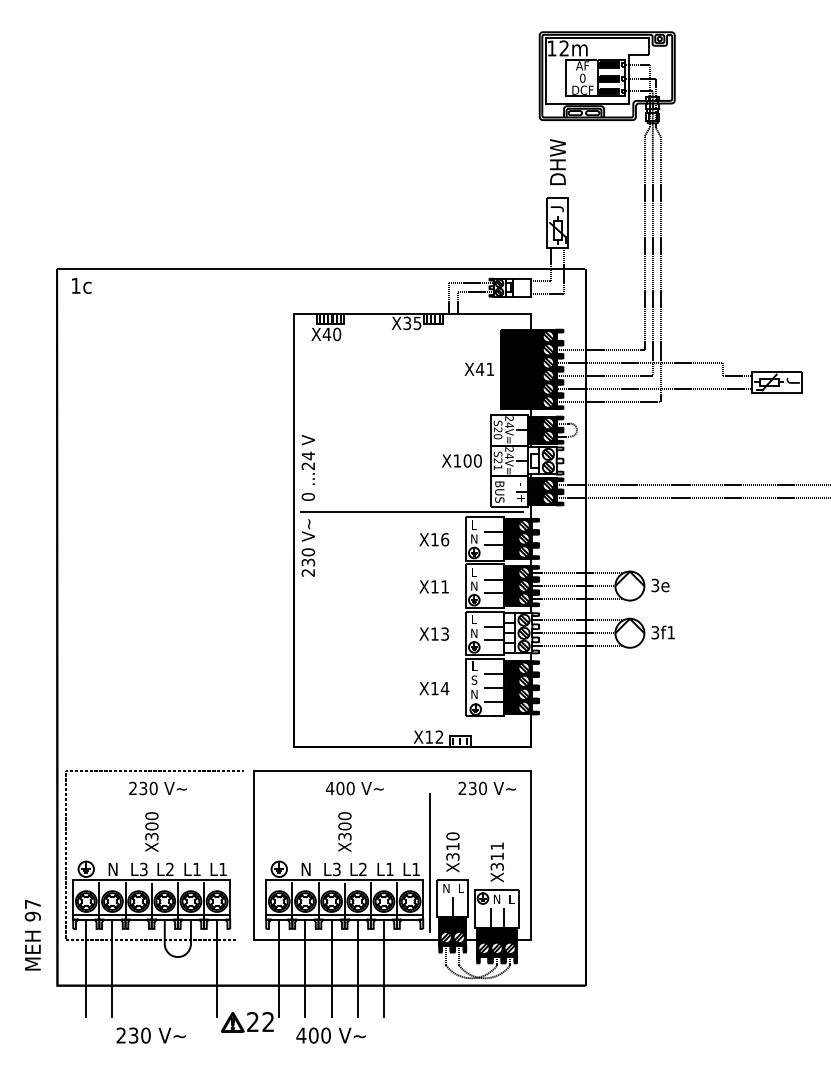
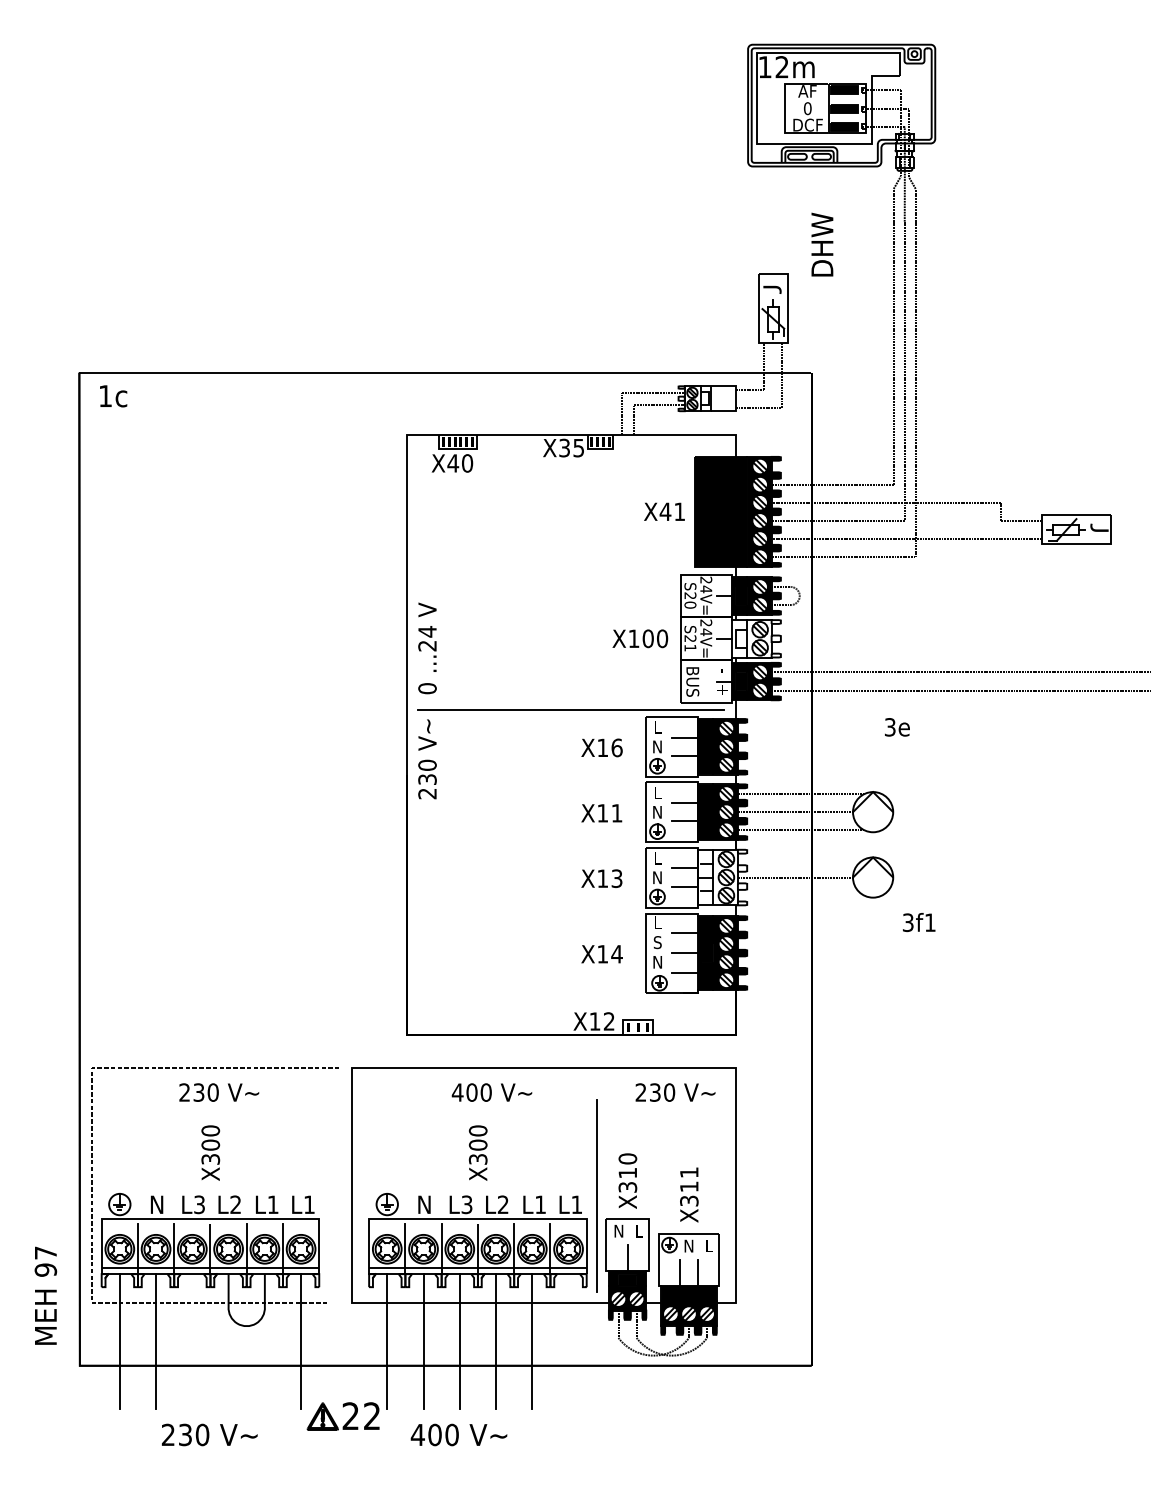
text: (558, 161) -> (822, 244), moved
text: (660, 585) -> (897, 727), moved
line: (577, 620) -> (800, 859), removed
text: (663, 632) -> (919, 922), moved
line: (577, 646) -> (800, 895), removed

